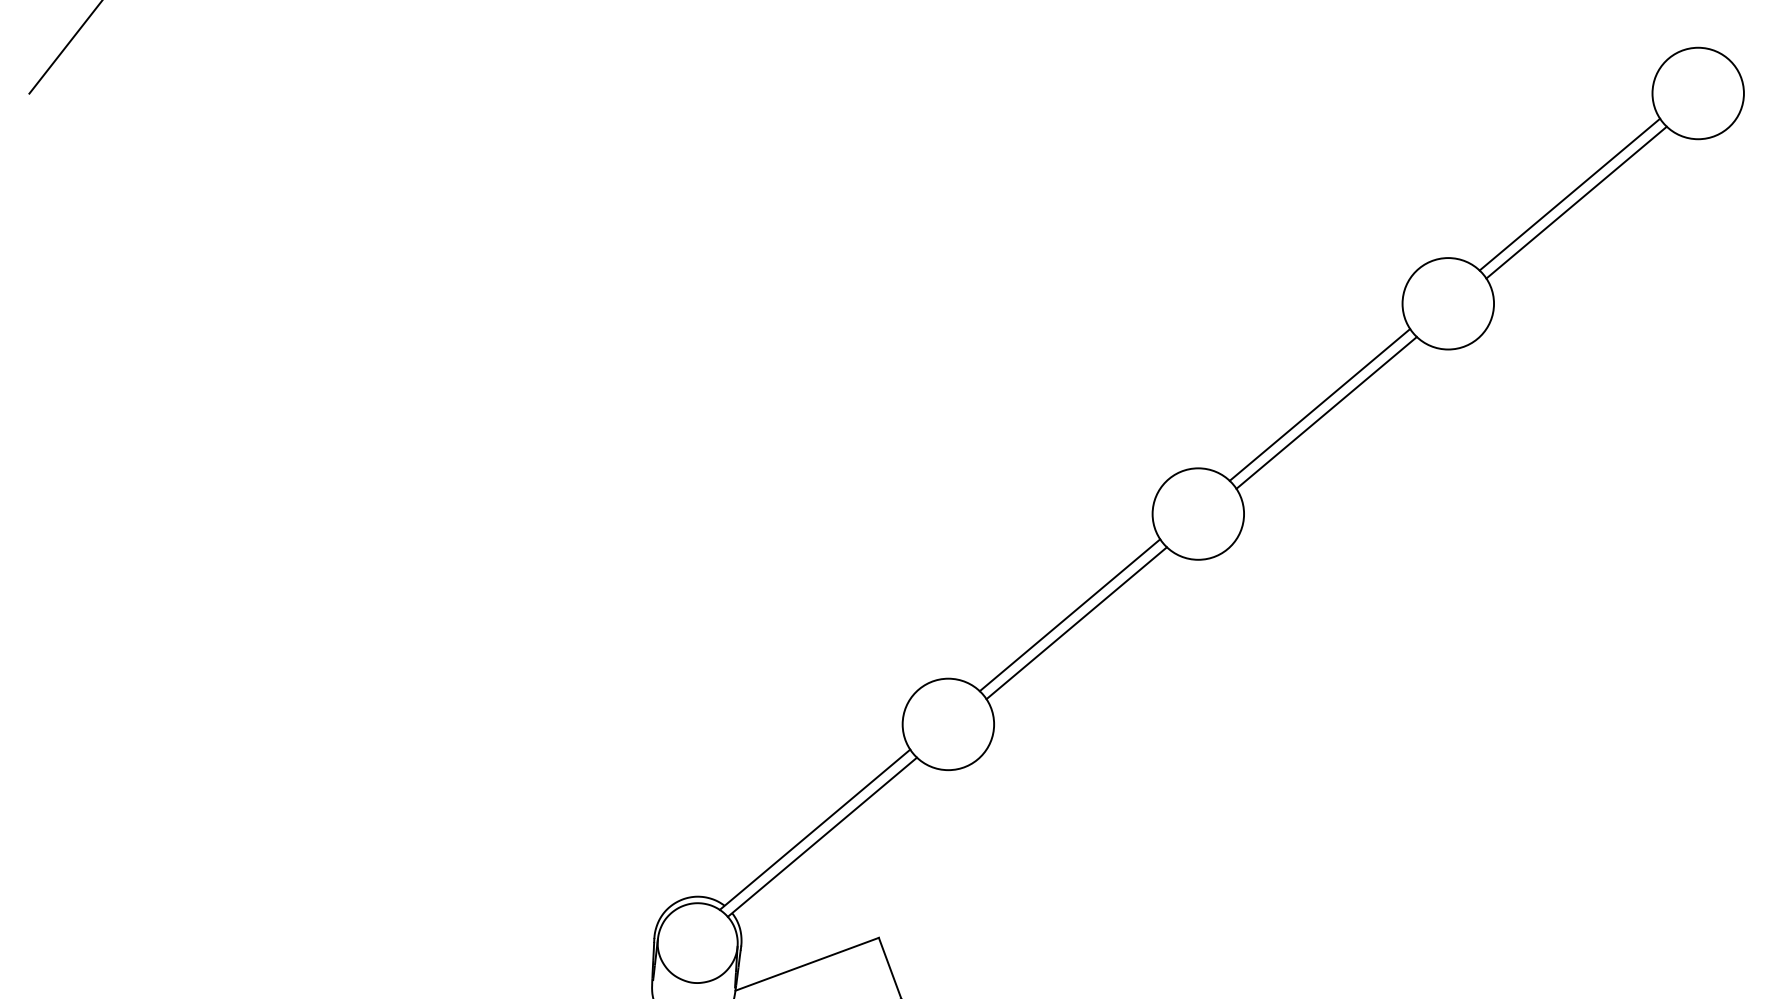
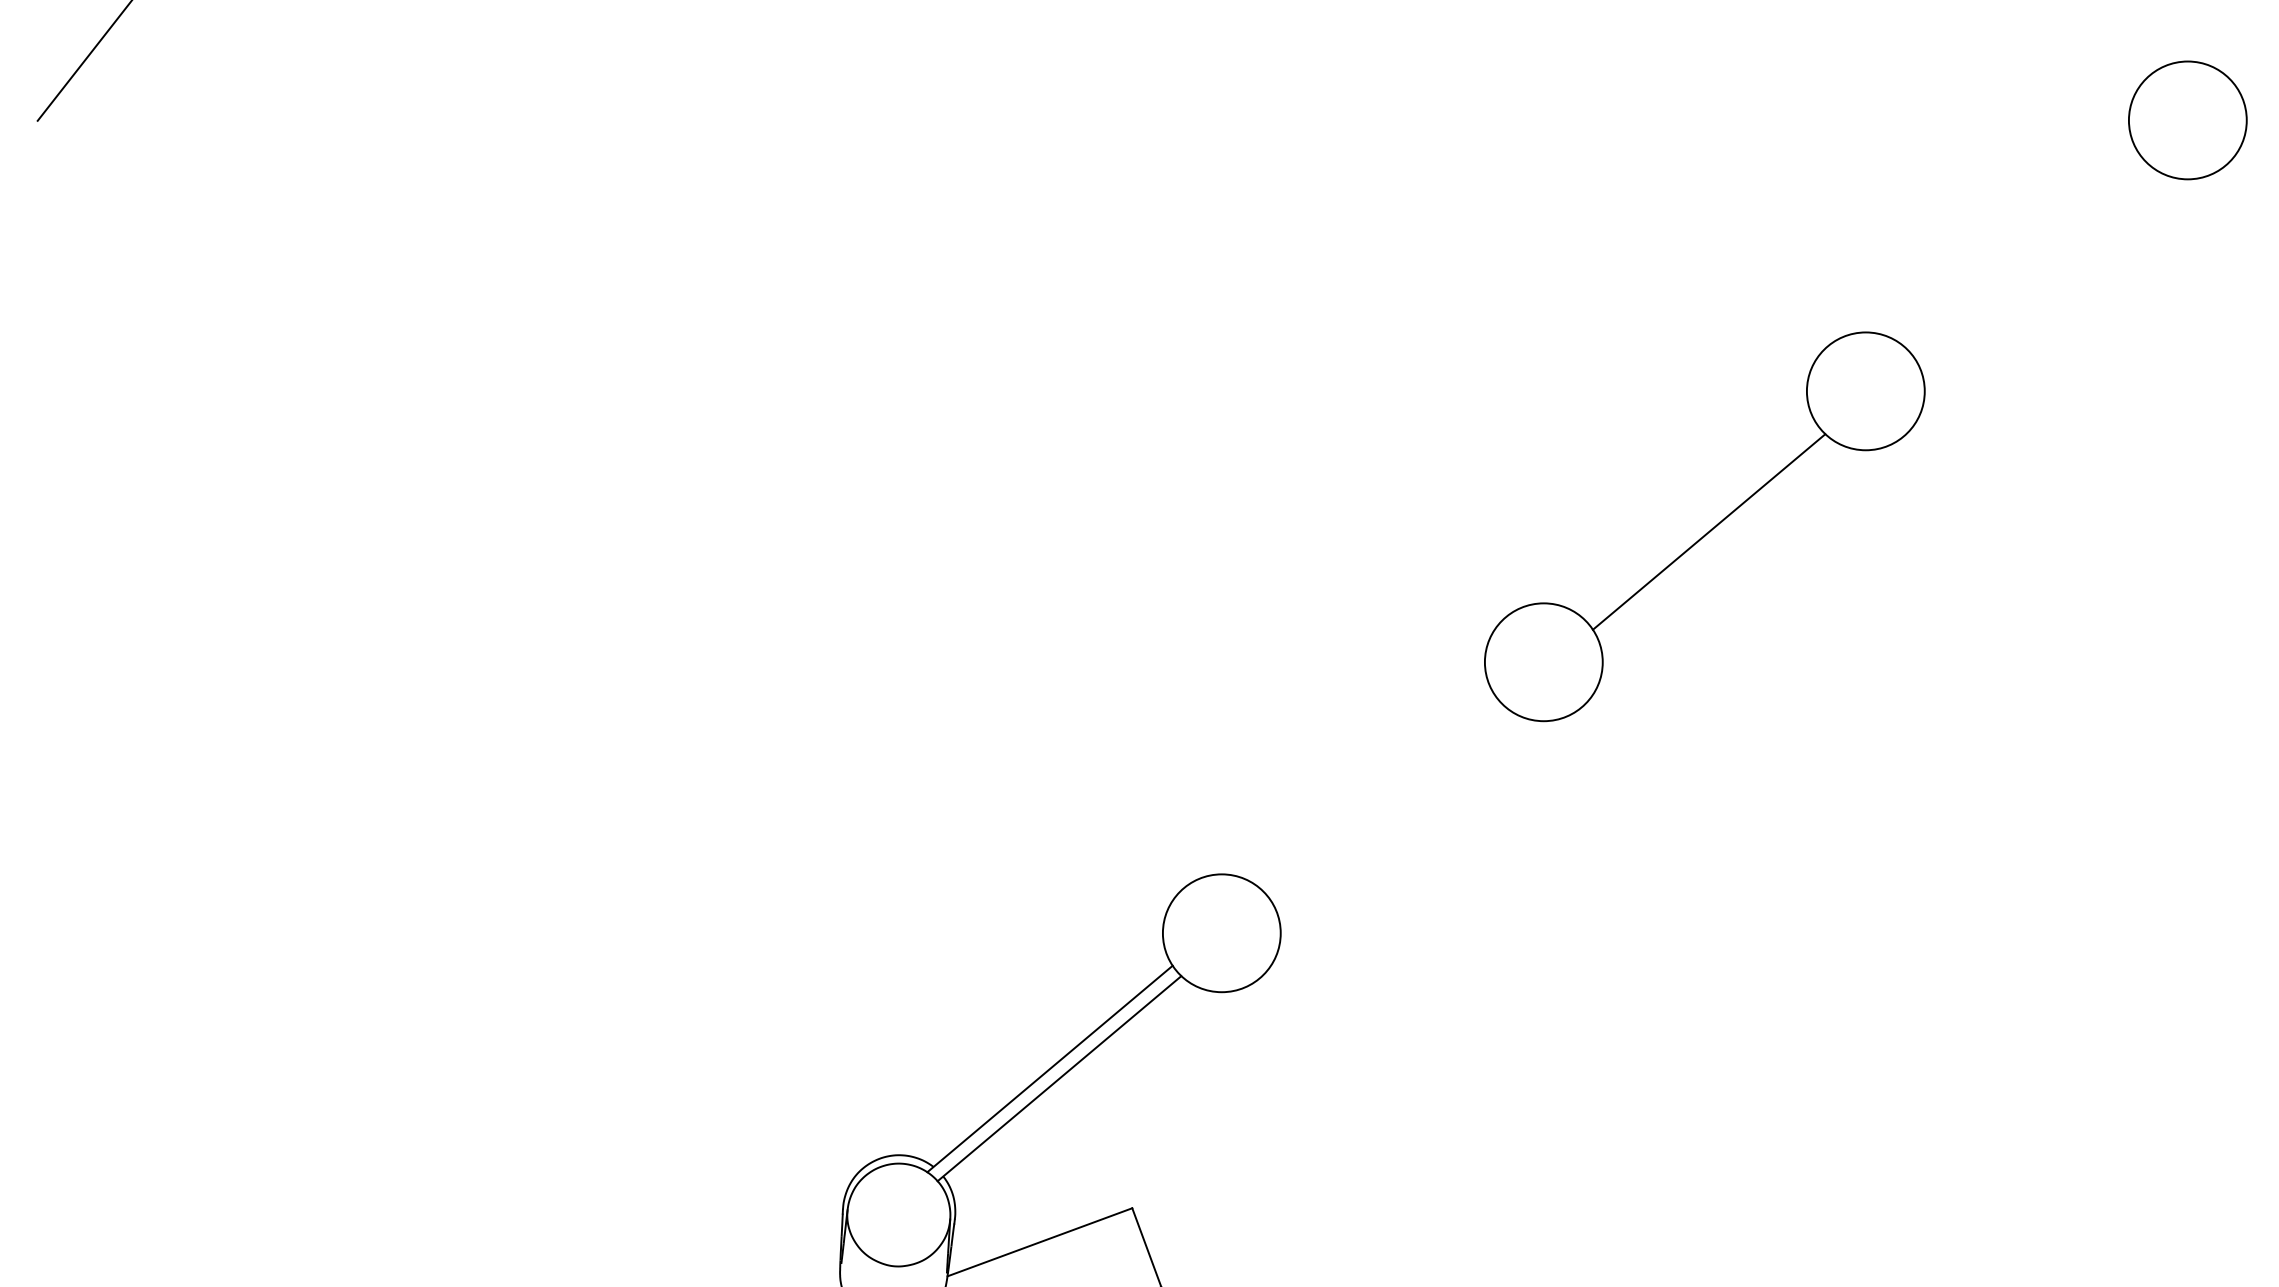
line: (1569, 194) -> (2022, 250), removed
line: (1576, 202) -> (2030, 260), removed
line: (1319, 404) -> (1700, 521), removed
line: (1070, 615) -> (1378, 792), removed
line: (1076, 622) -> (1386, 802), removed

